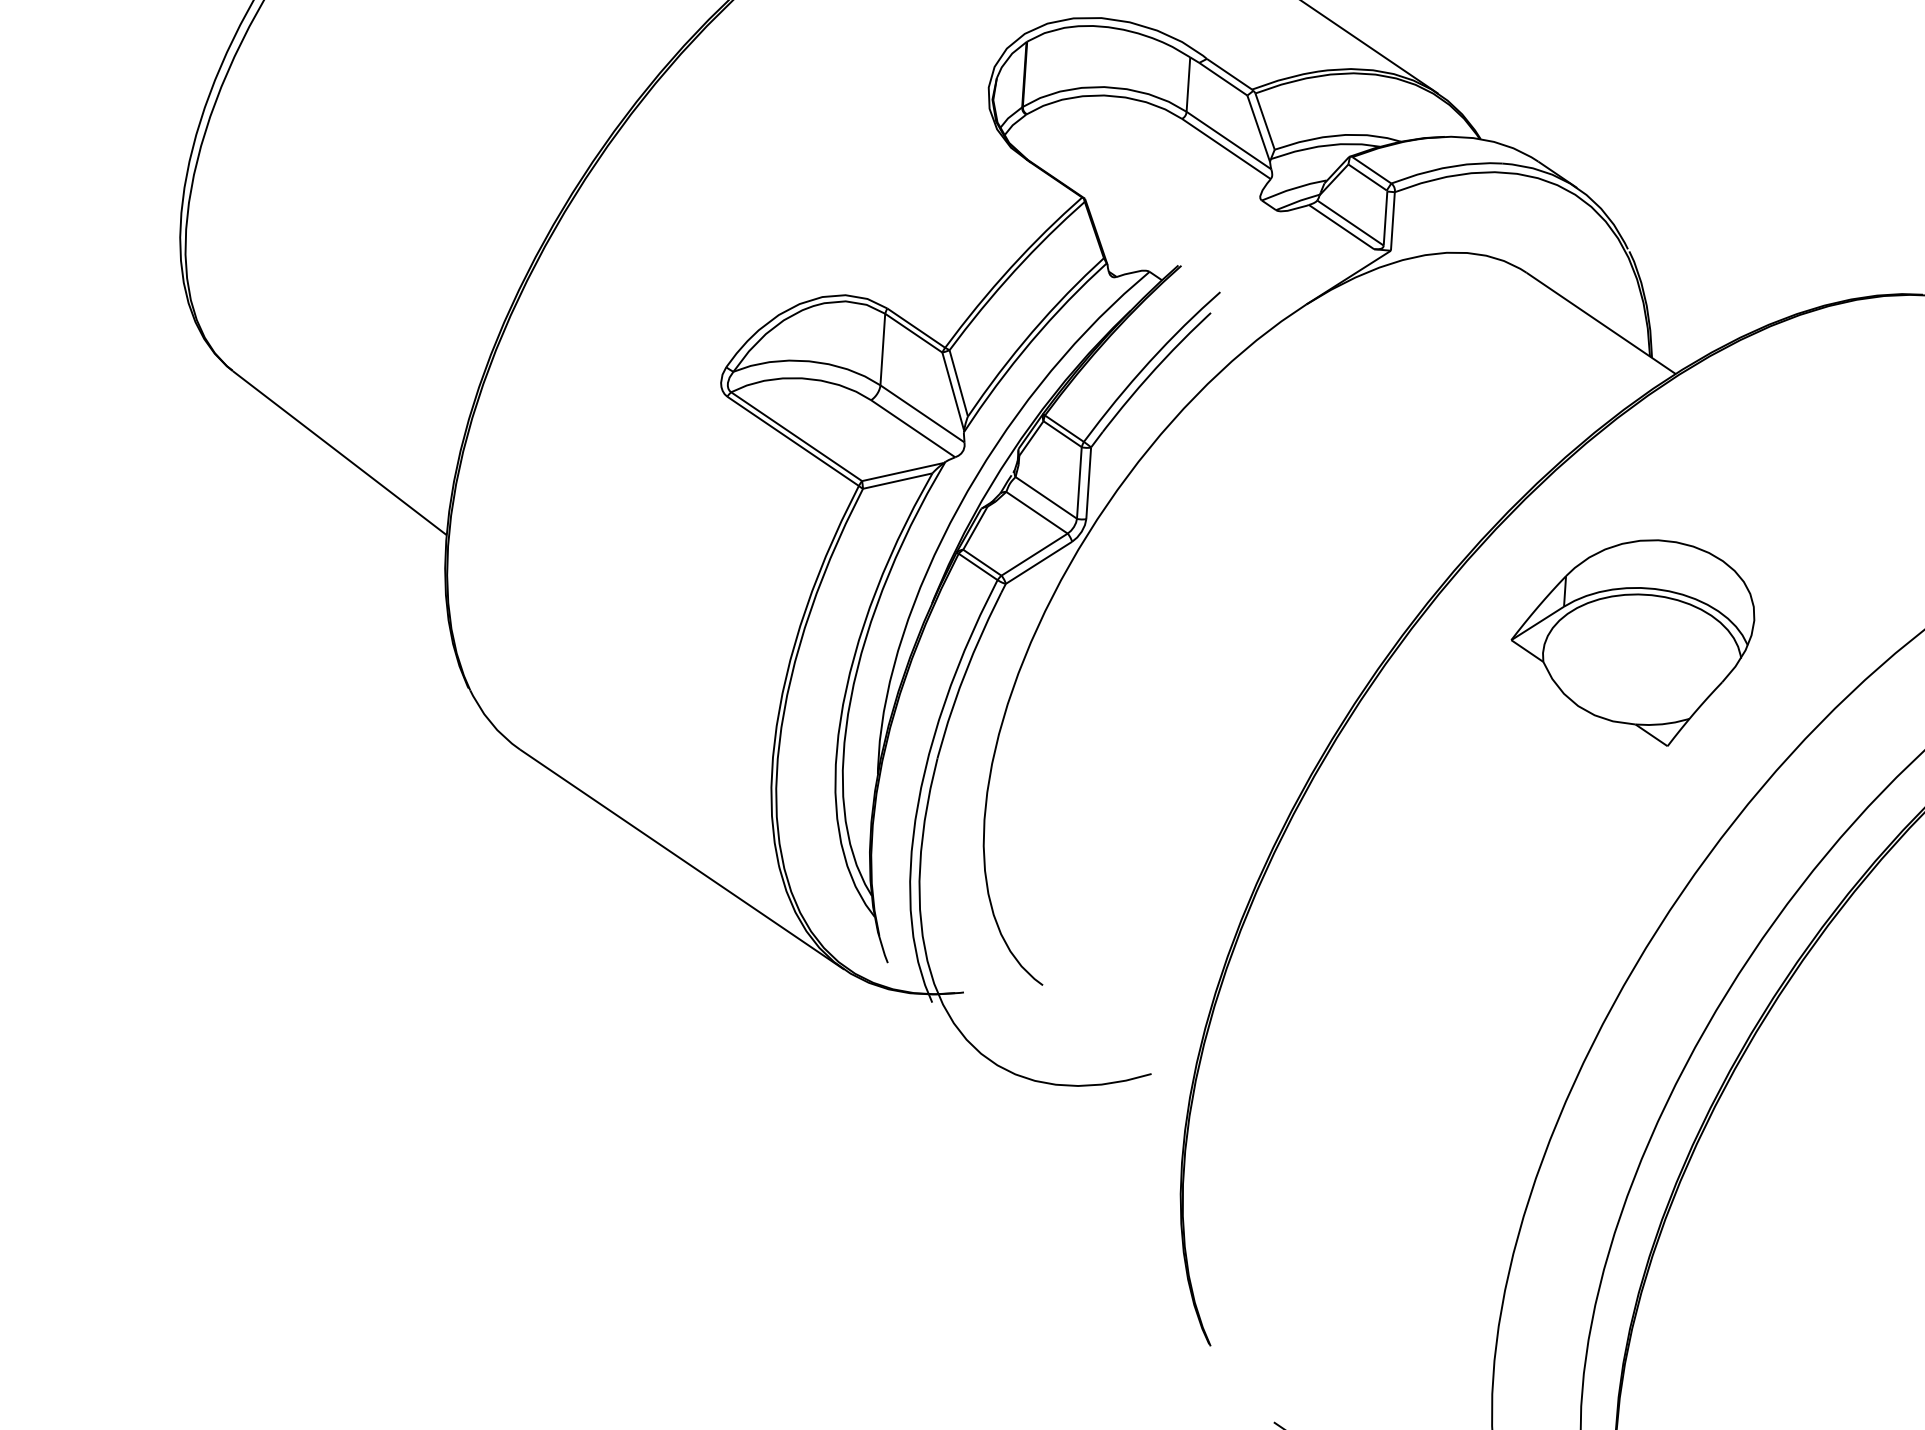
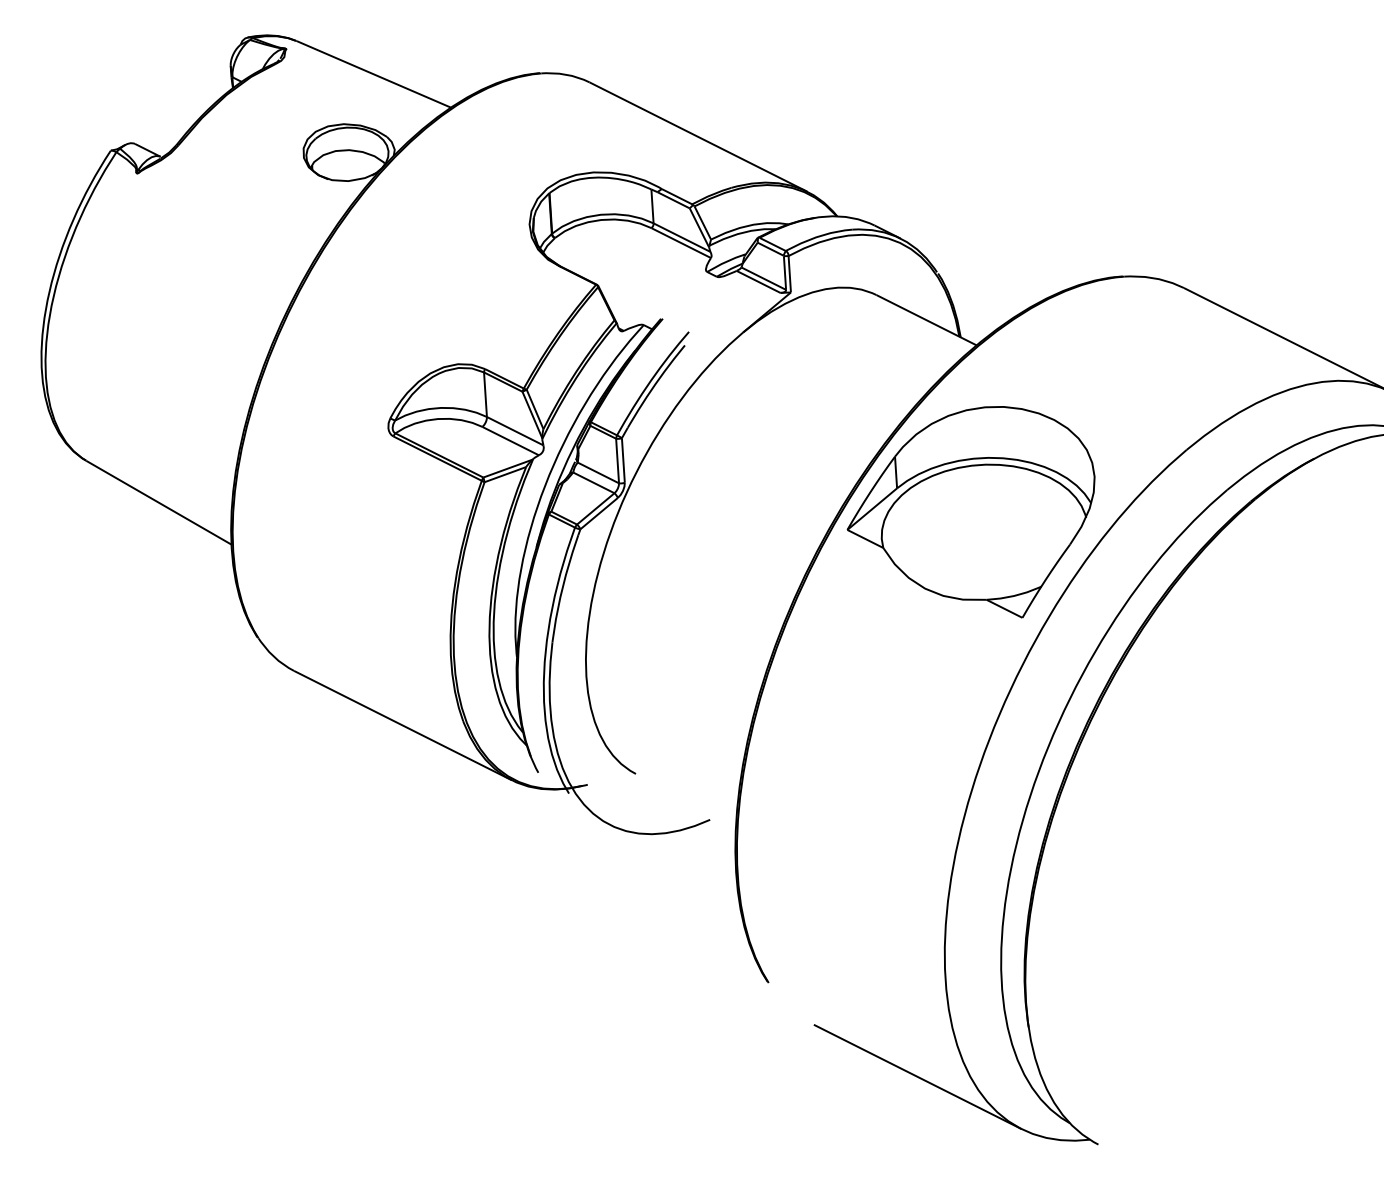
part: (1630, 638) -> (970, 512), size x1.67

